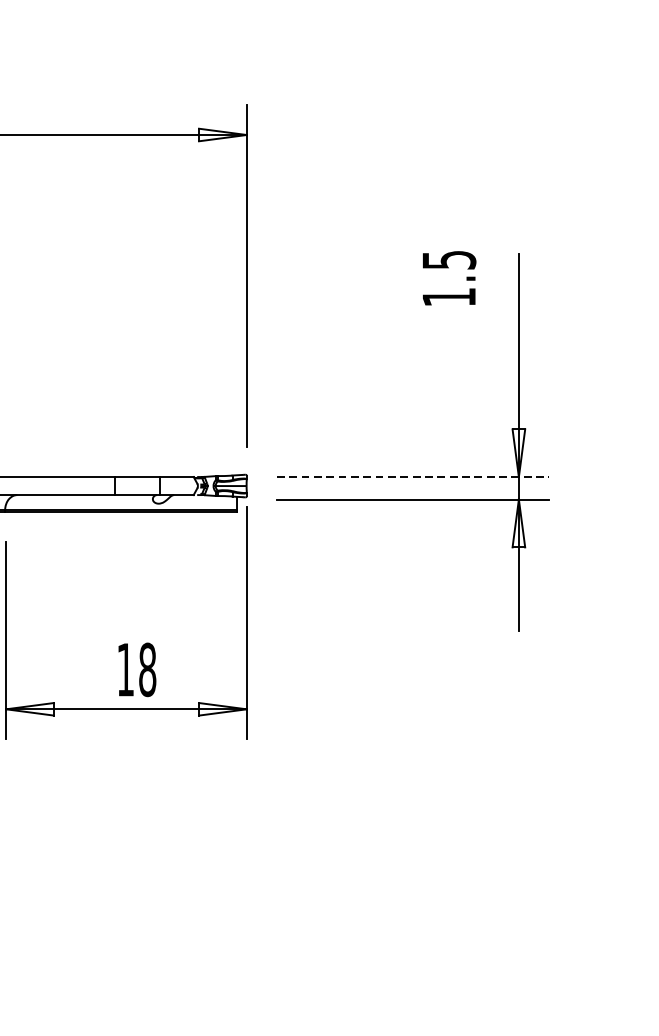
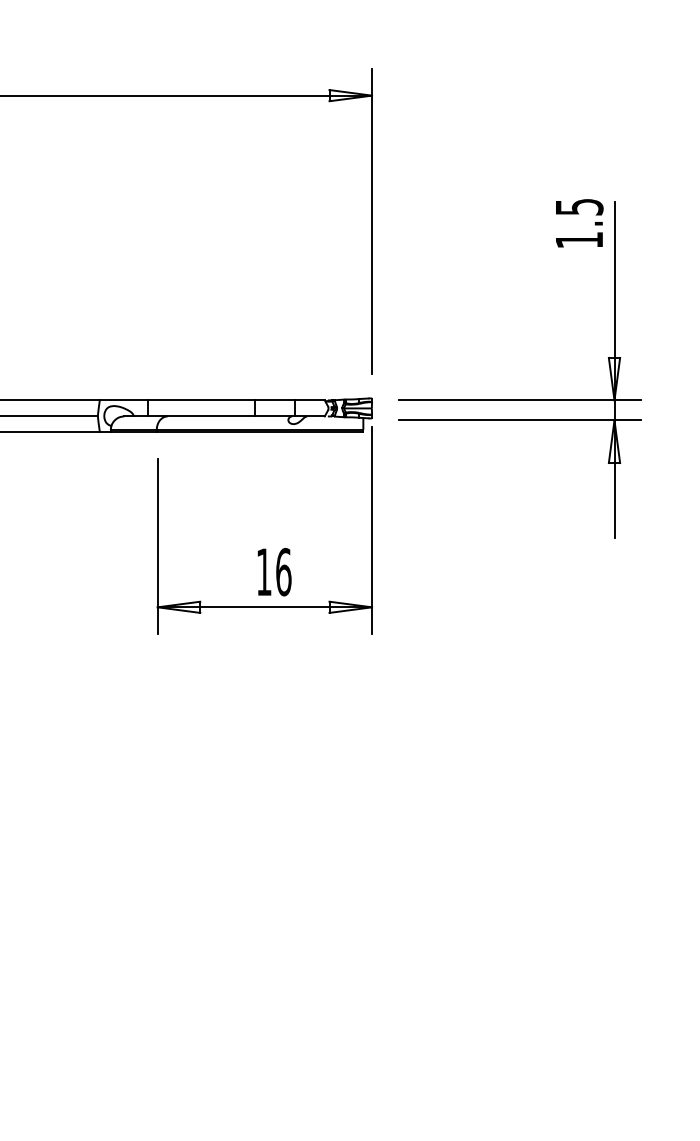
text: (449, 278) -> (579, 223), moved
line: (413, 477) -> (520, 400), dashed -> solid
text: (147, 670) -> (283, 572), 18 -> 16

